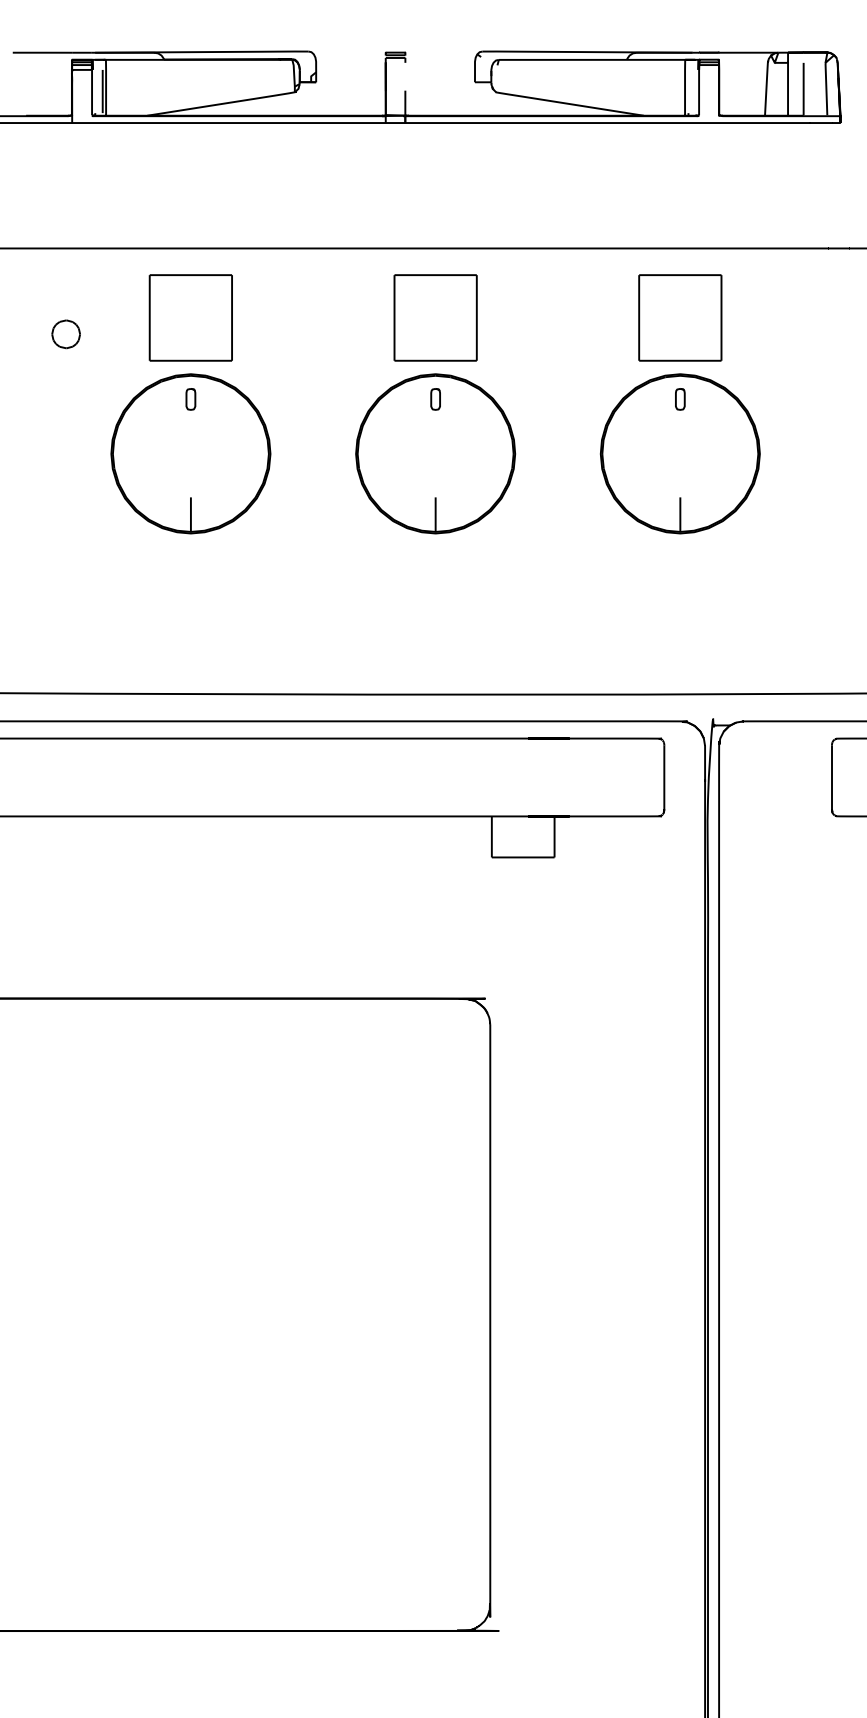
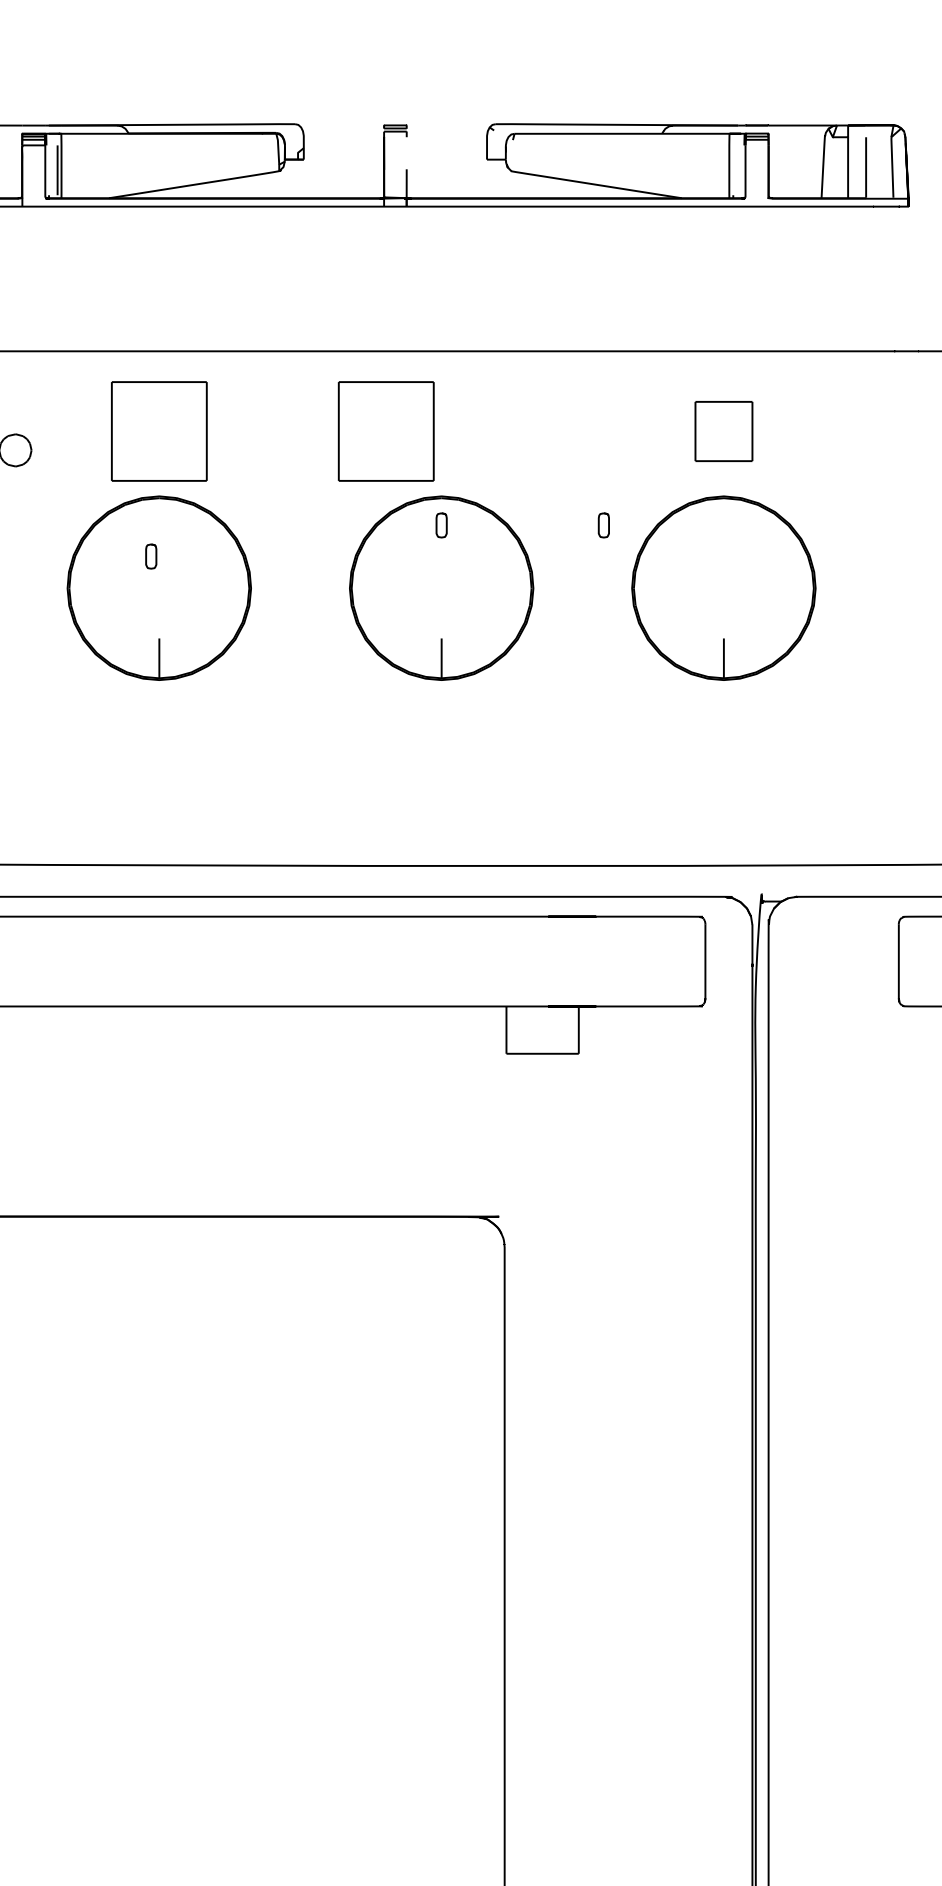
part: (435, 317) -> (386, 430), moved
part: (680, 317) -> (724, 430), size x0.6
part: (190, 399) -> (150, 556), moved
part: (680, 399) -> (604, 525), moved

